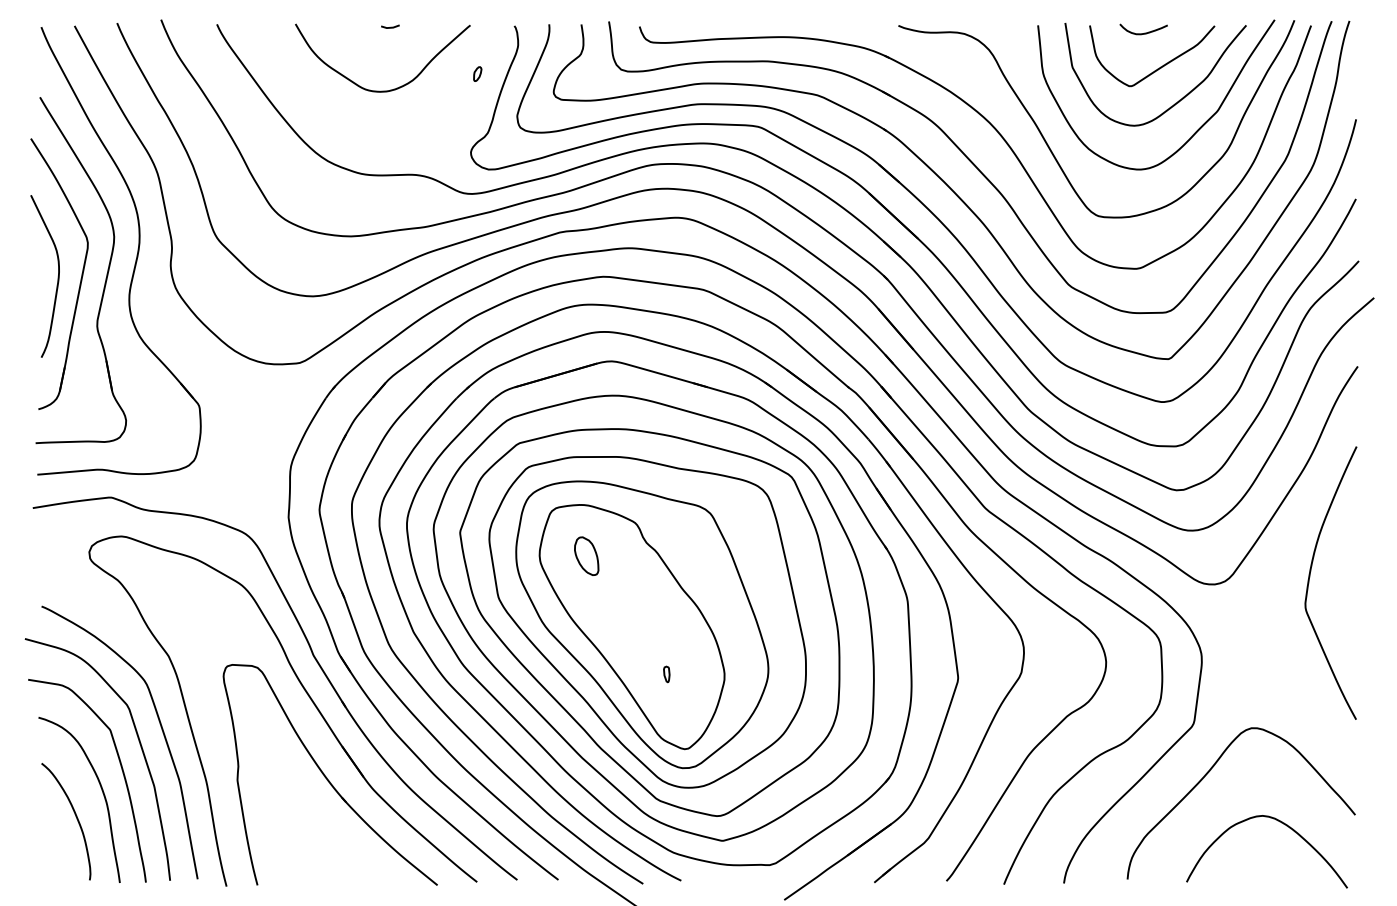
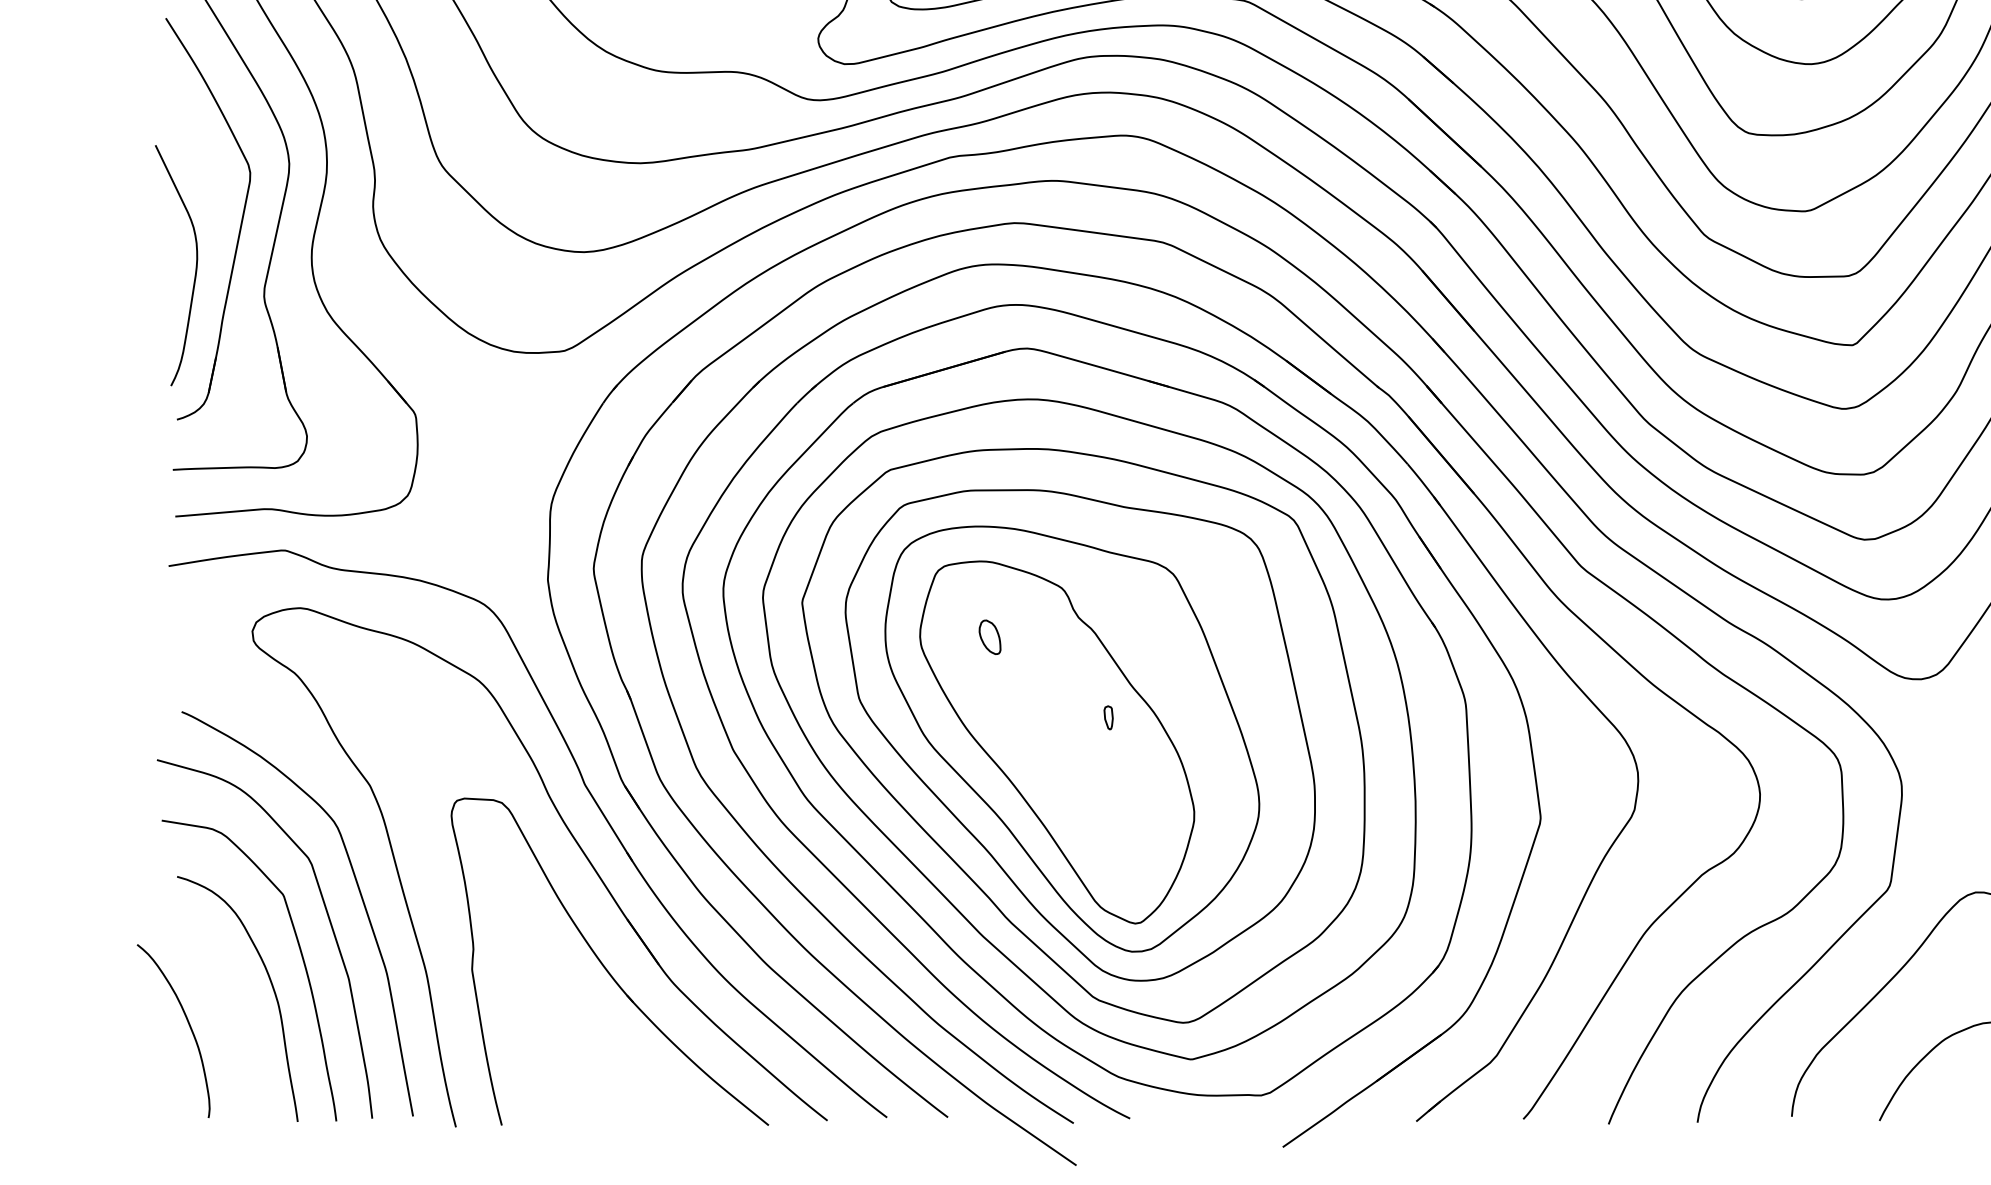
curve: (57, 276) -> (194, 265), moved
part: (586, 555) -> (989, 636), size x0.6
part: (666, 674) -> (1108, 717), moved
curve: (76, 819) -> (188, 1027), moved

